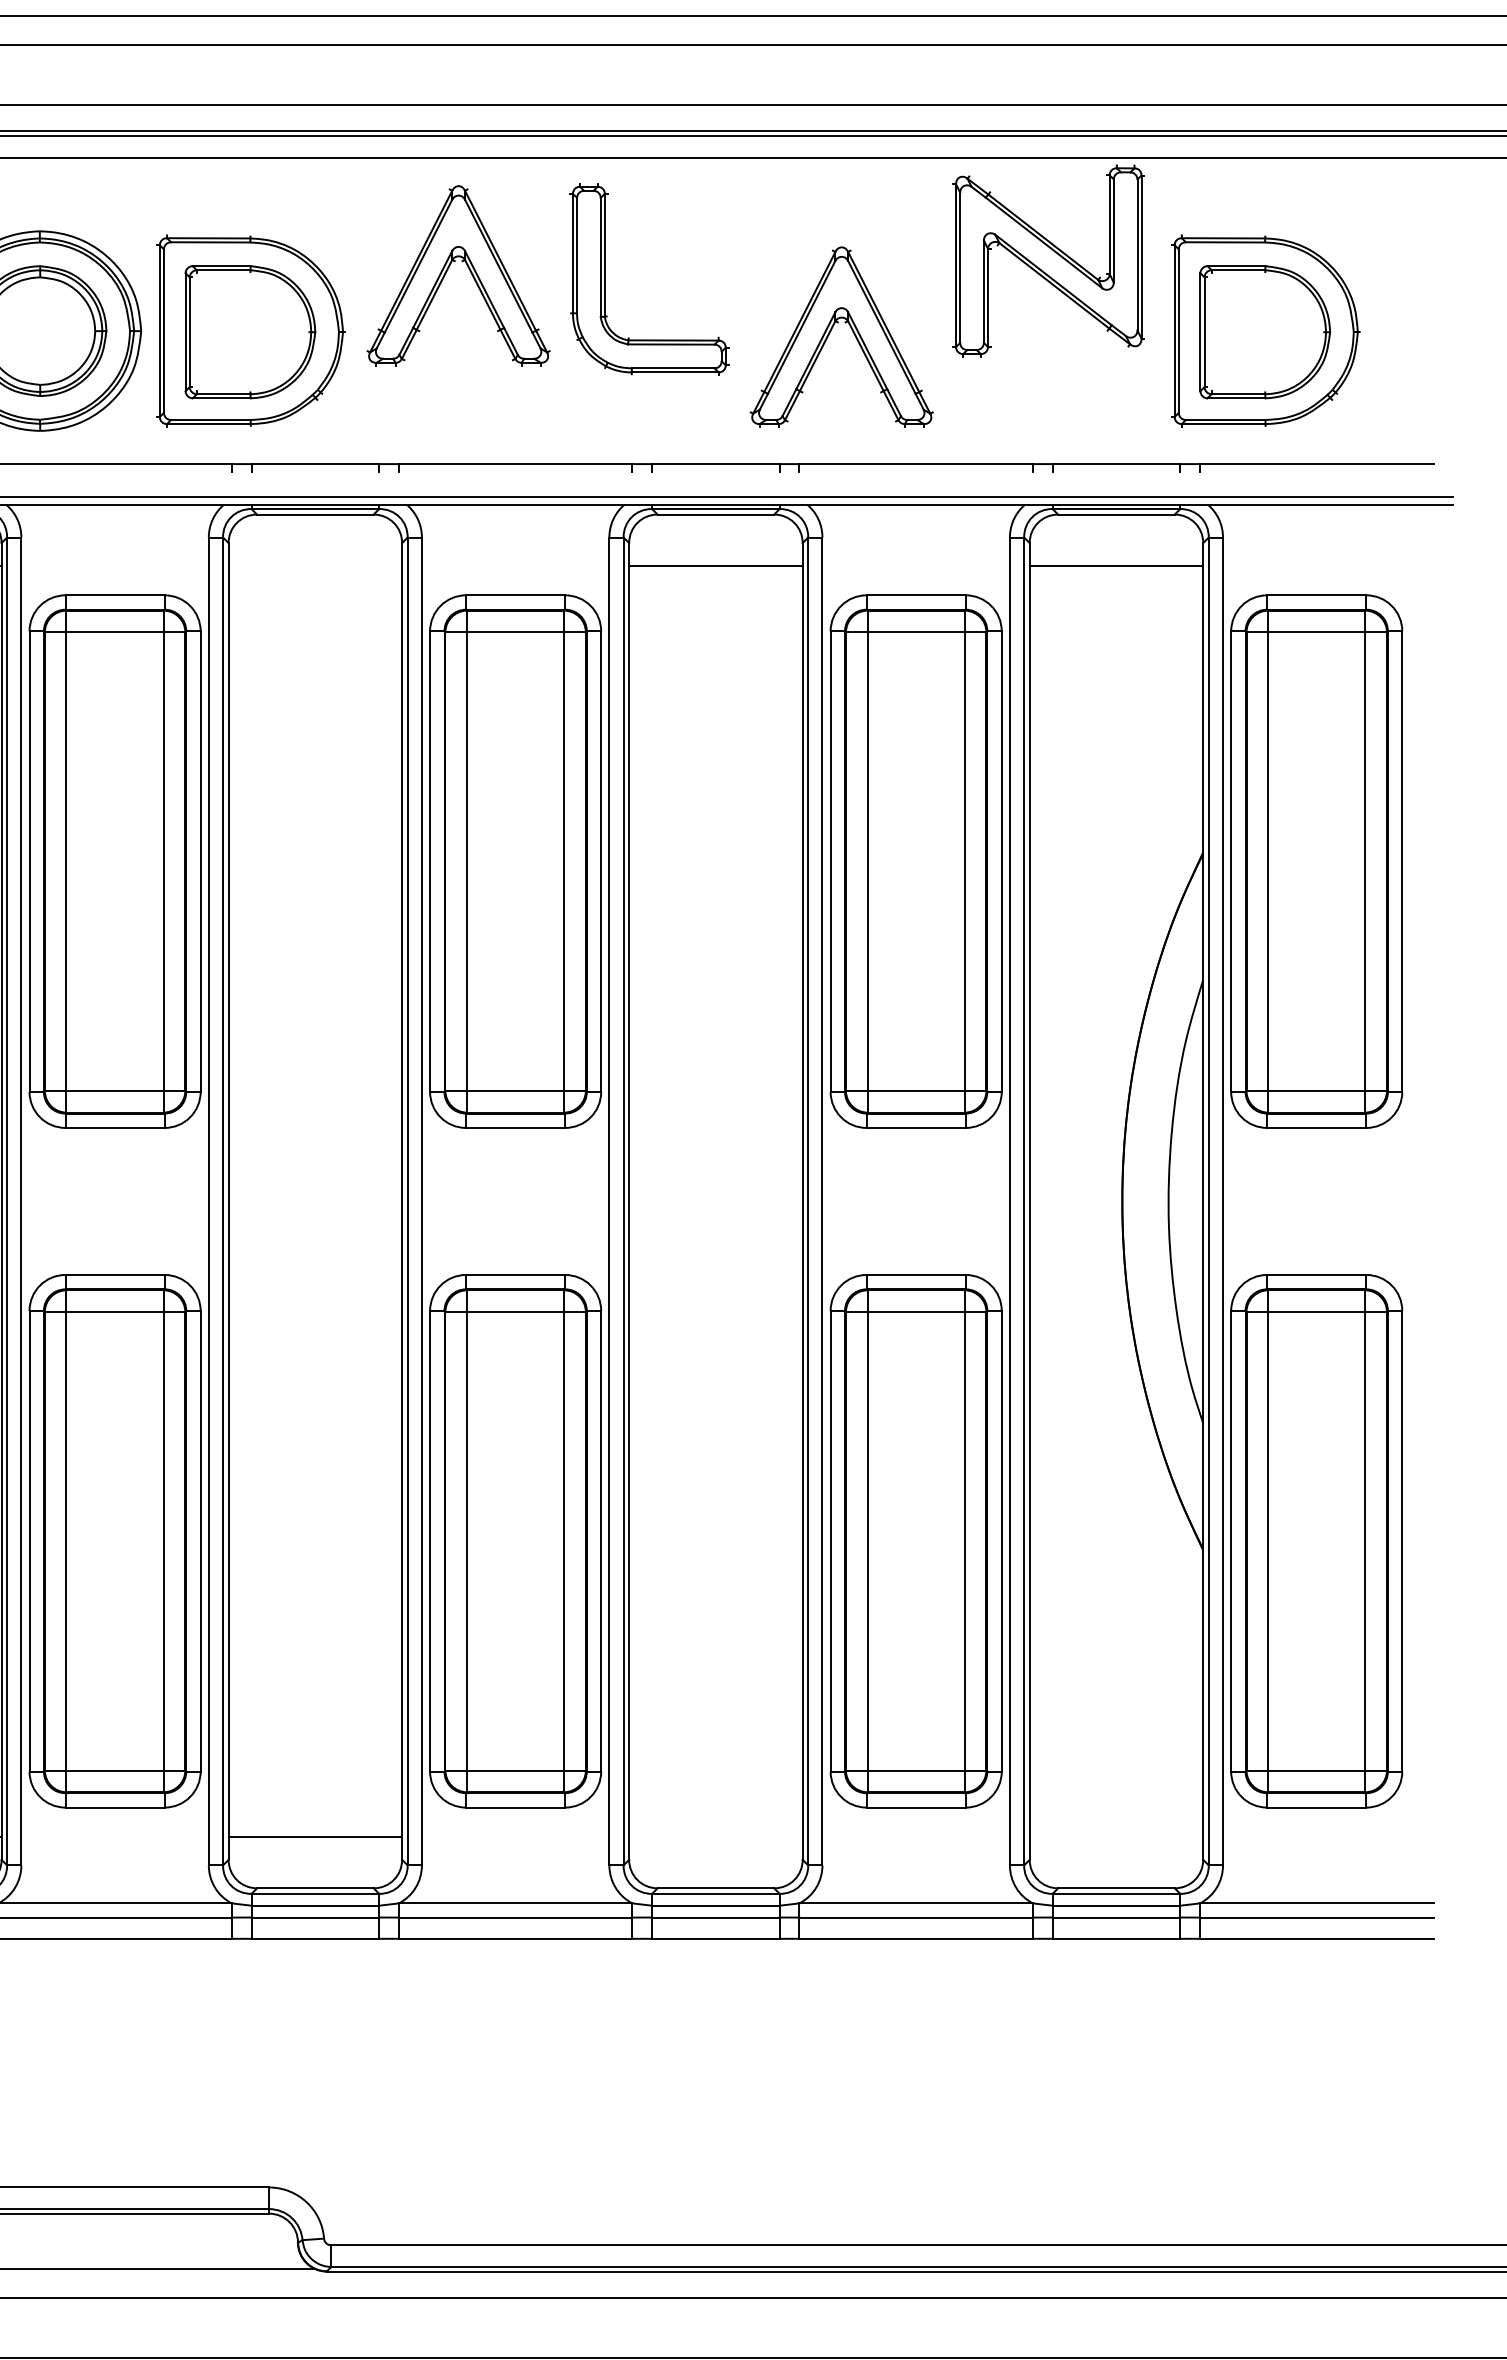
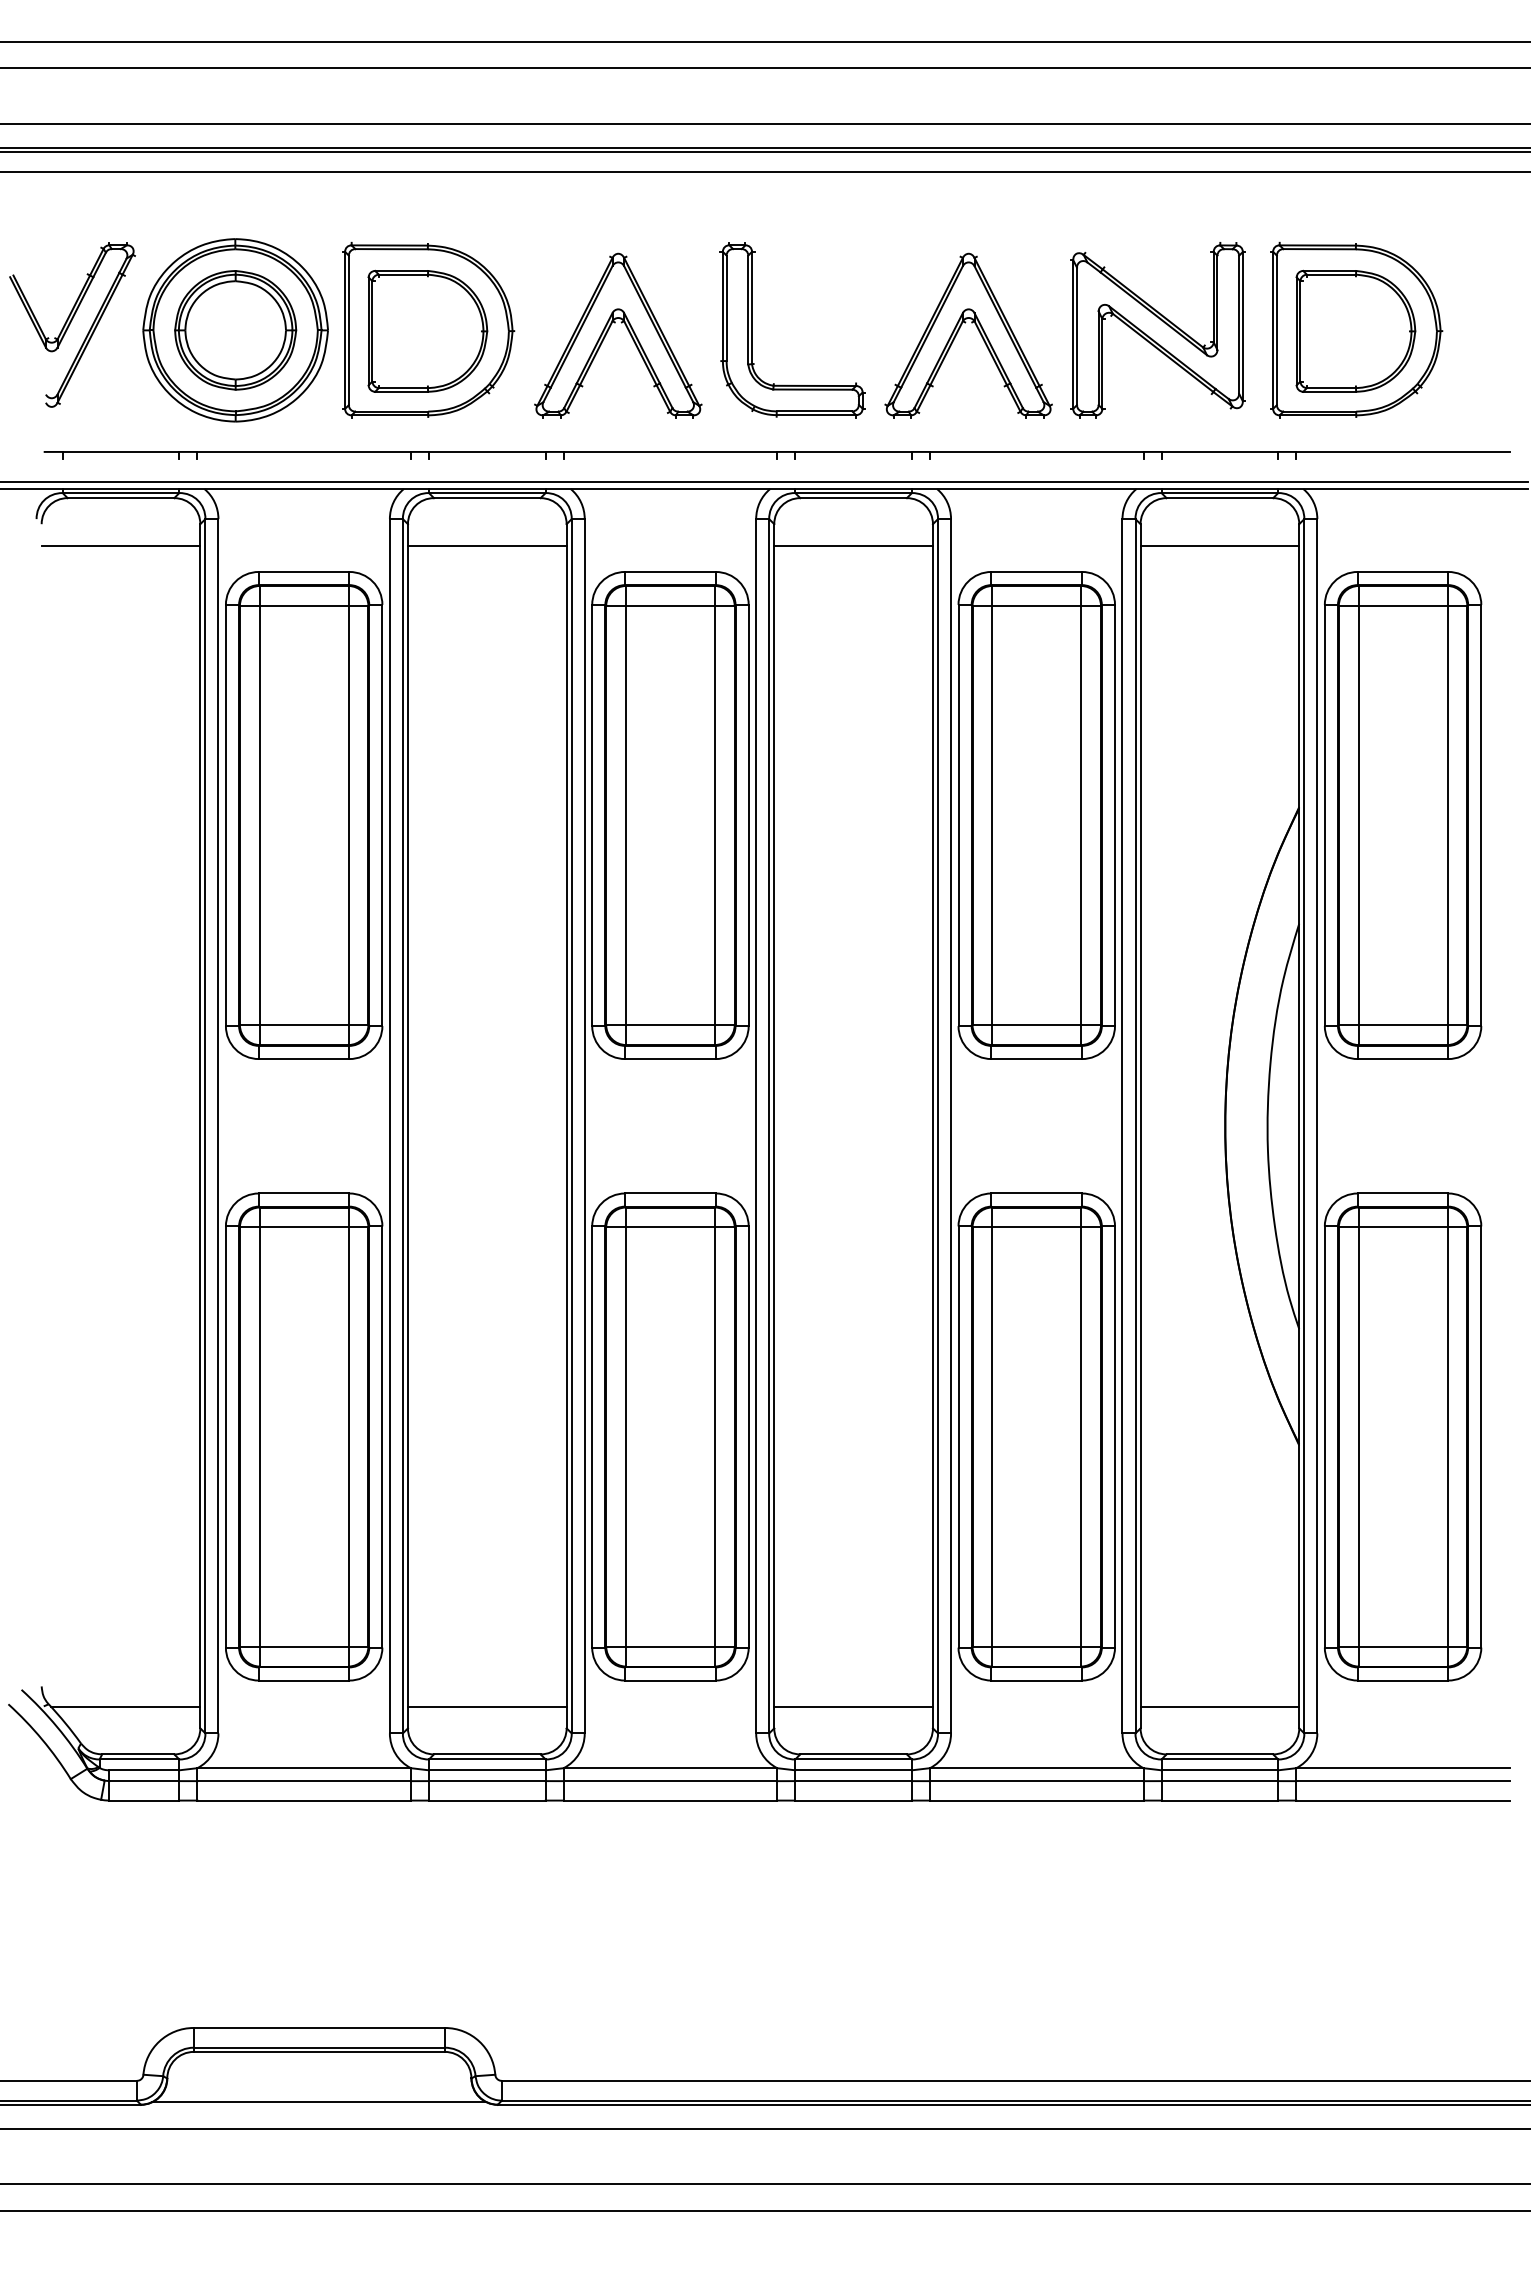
part: (1048, 261) -> (1157, 330), moved
part: (468, 270) -> (627, 330), moved
part: (605, 279) -> (752, 330), moved
line: (314, 566) -> (486, 545), added
line: (715, 1837) -> (853, 1707), added
line: (1116, 1837) -> (1219, 1707), added

